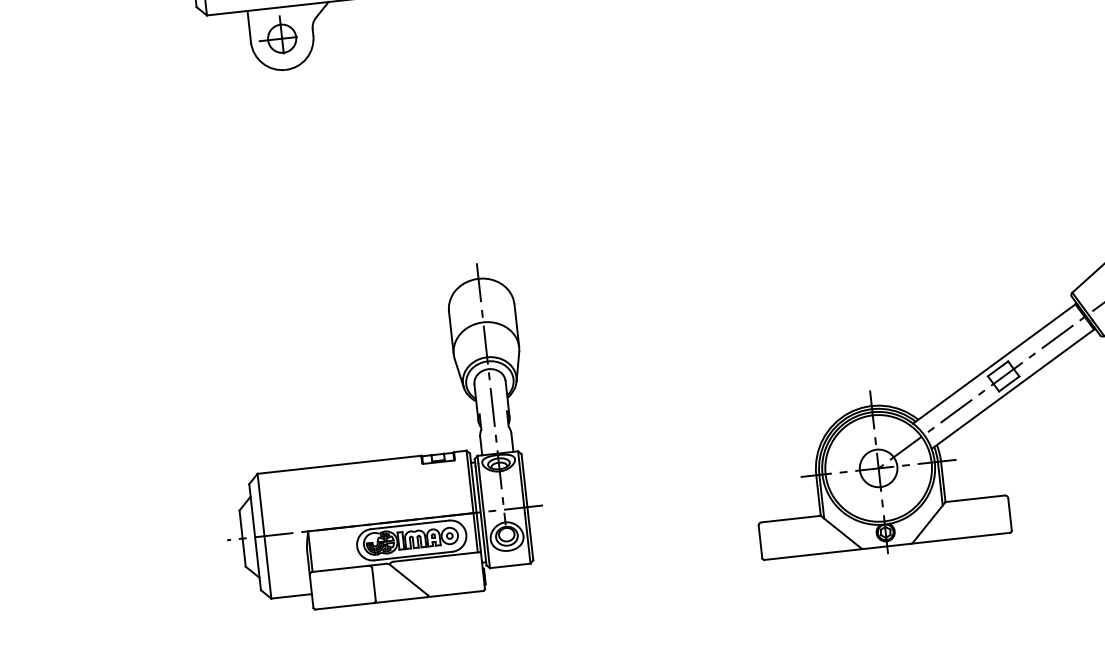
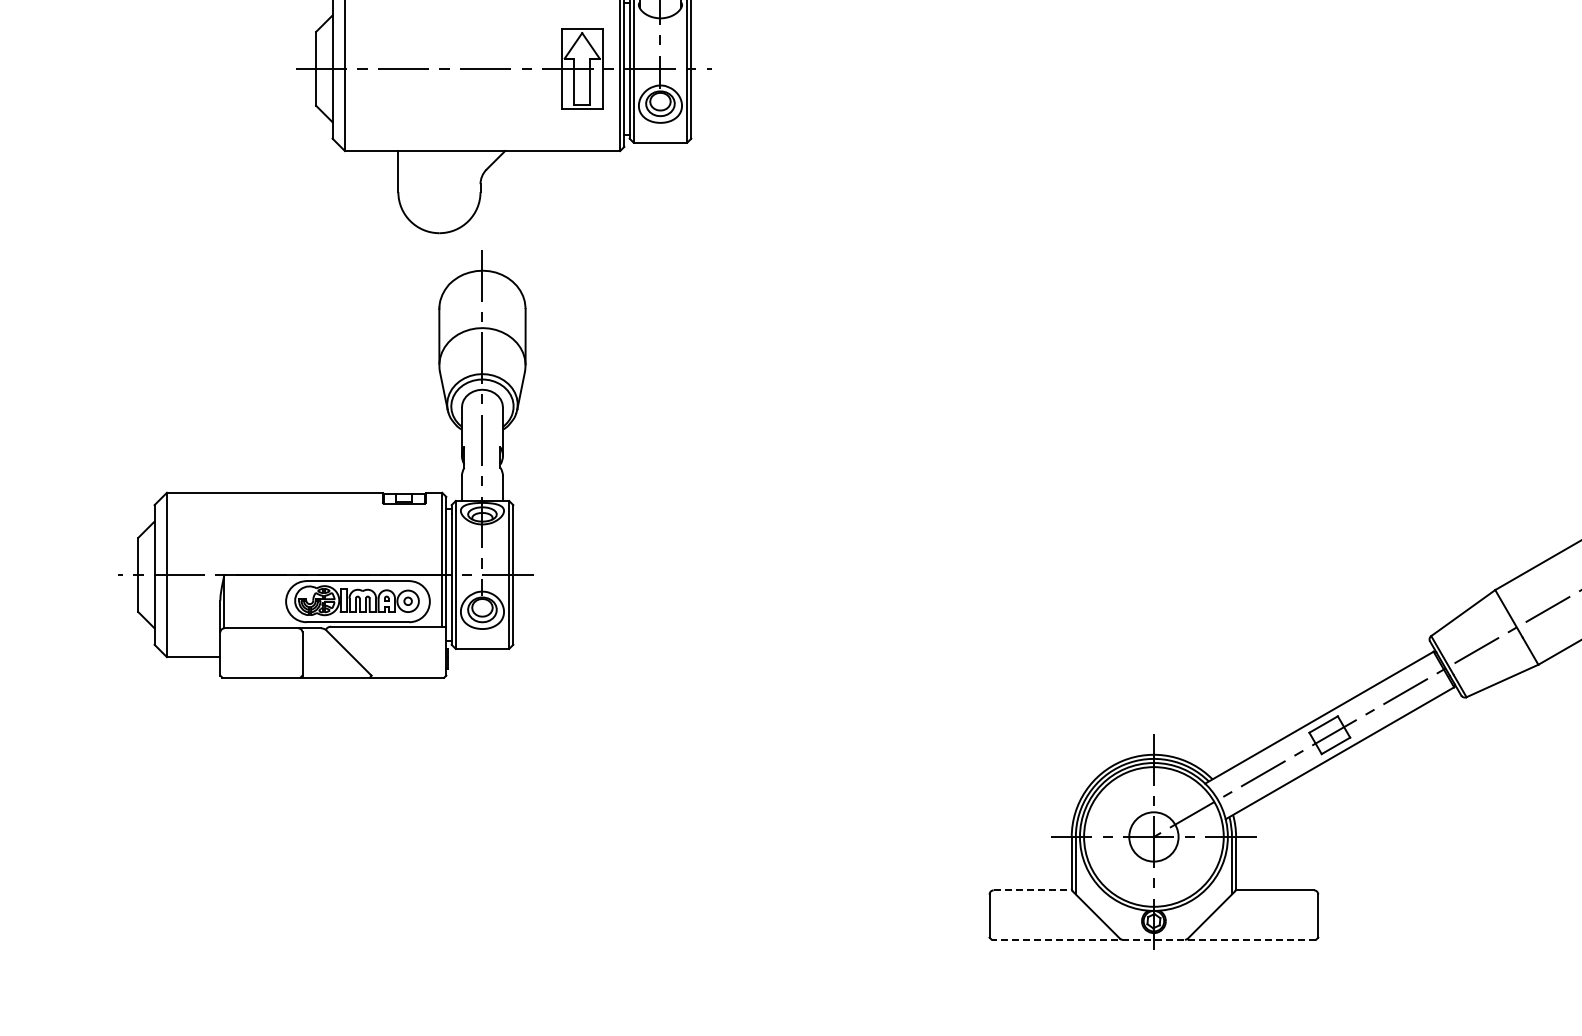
part: (277, 34) -> (434, 186), removed
part: (377, 460) -> (325, 492), moved
line: (791, 519) -> (1033, 890), solid -> dashed
line: (886, 546) -> (1153, 939), solid -> dashed

